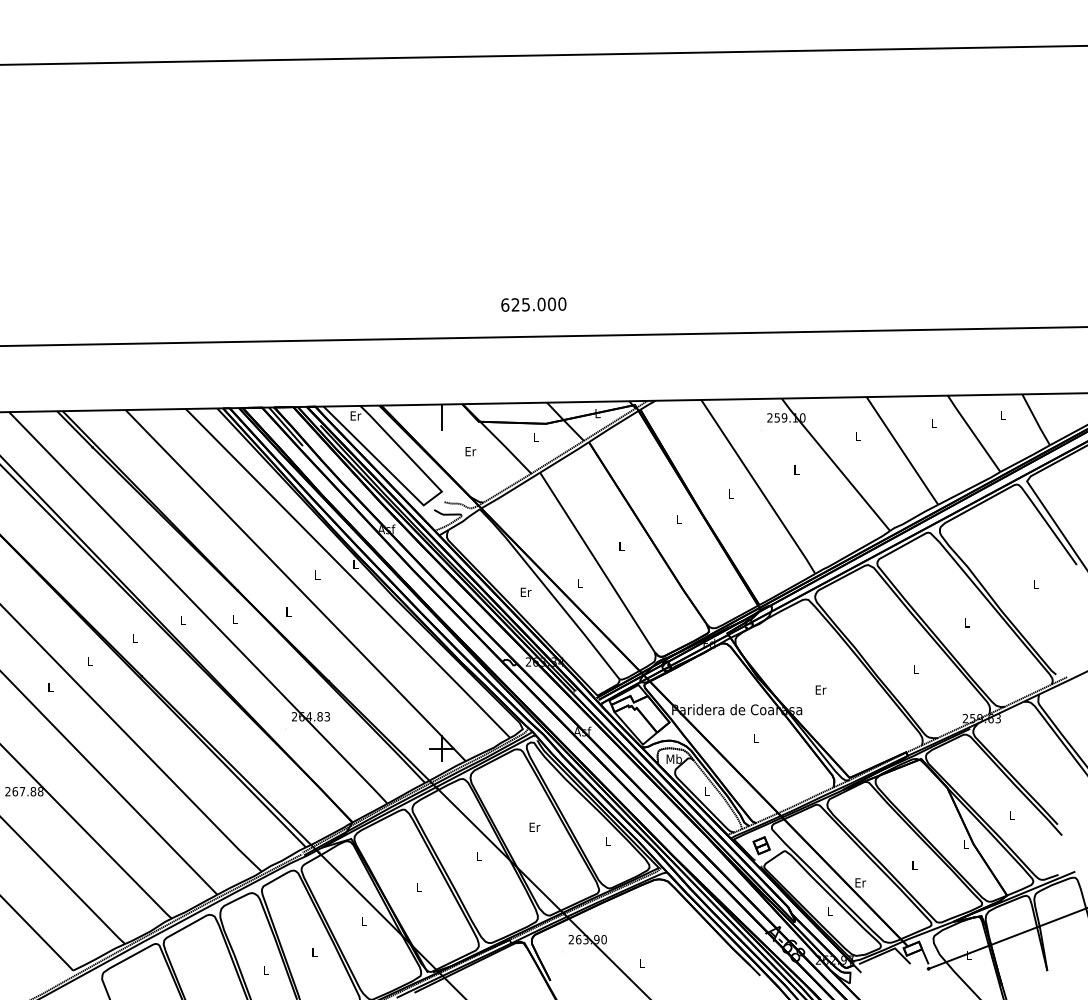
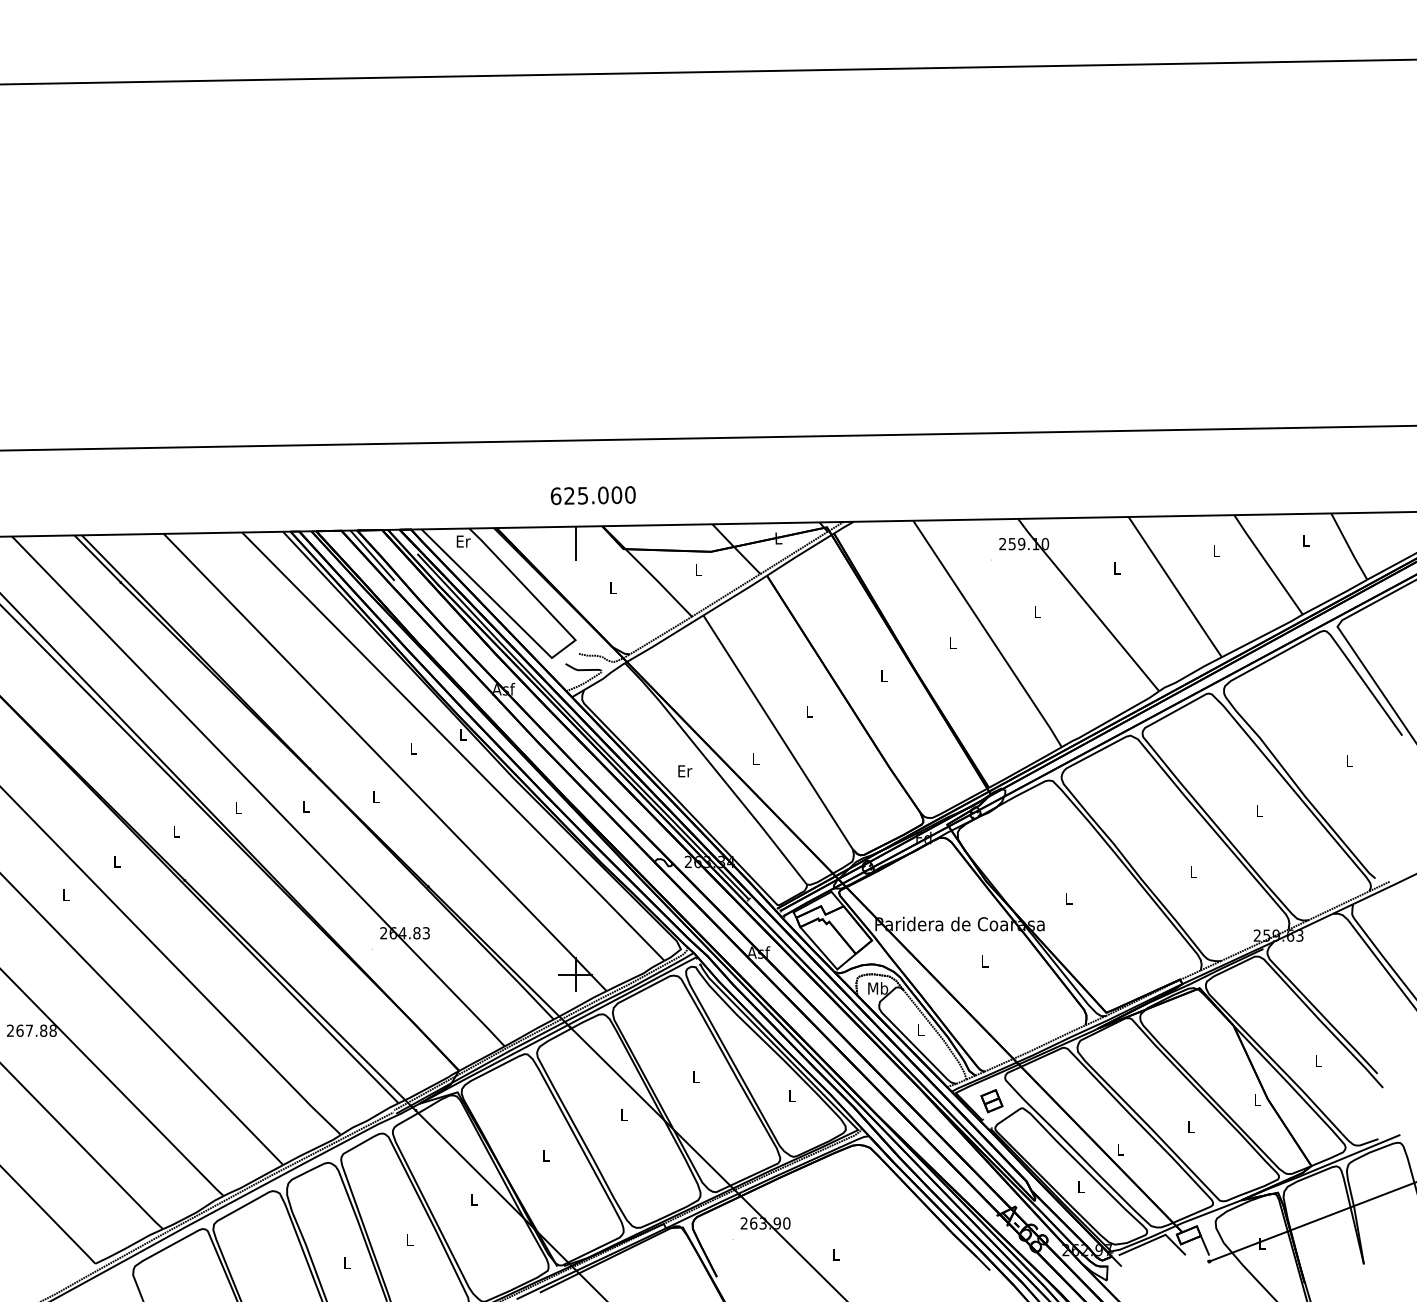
text: (533, 304) -> (592, 495), moved
text: (471, 451) -> (613, 587), Er -> L
text: (821, 690) -> (1069, 898), Er -> L
text: (534, 827) -> (696, 1077), Er -> L
text: (861, 882) -> (1121, 1149), Er -> L

